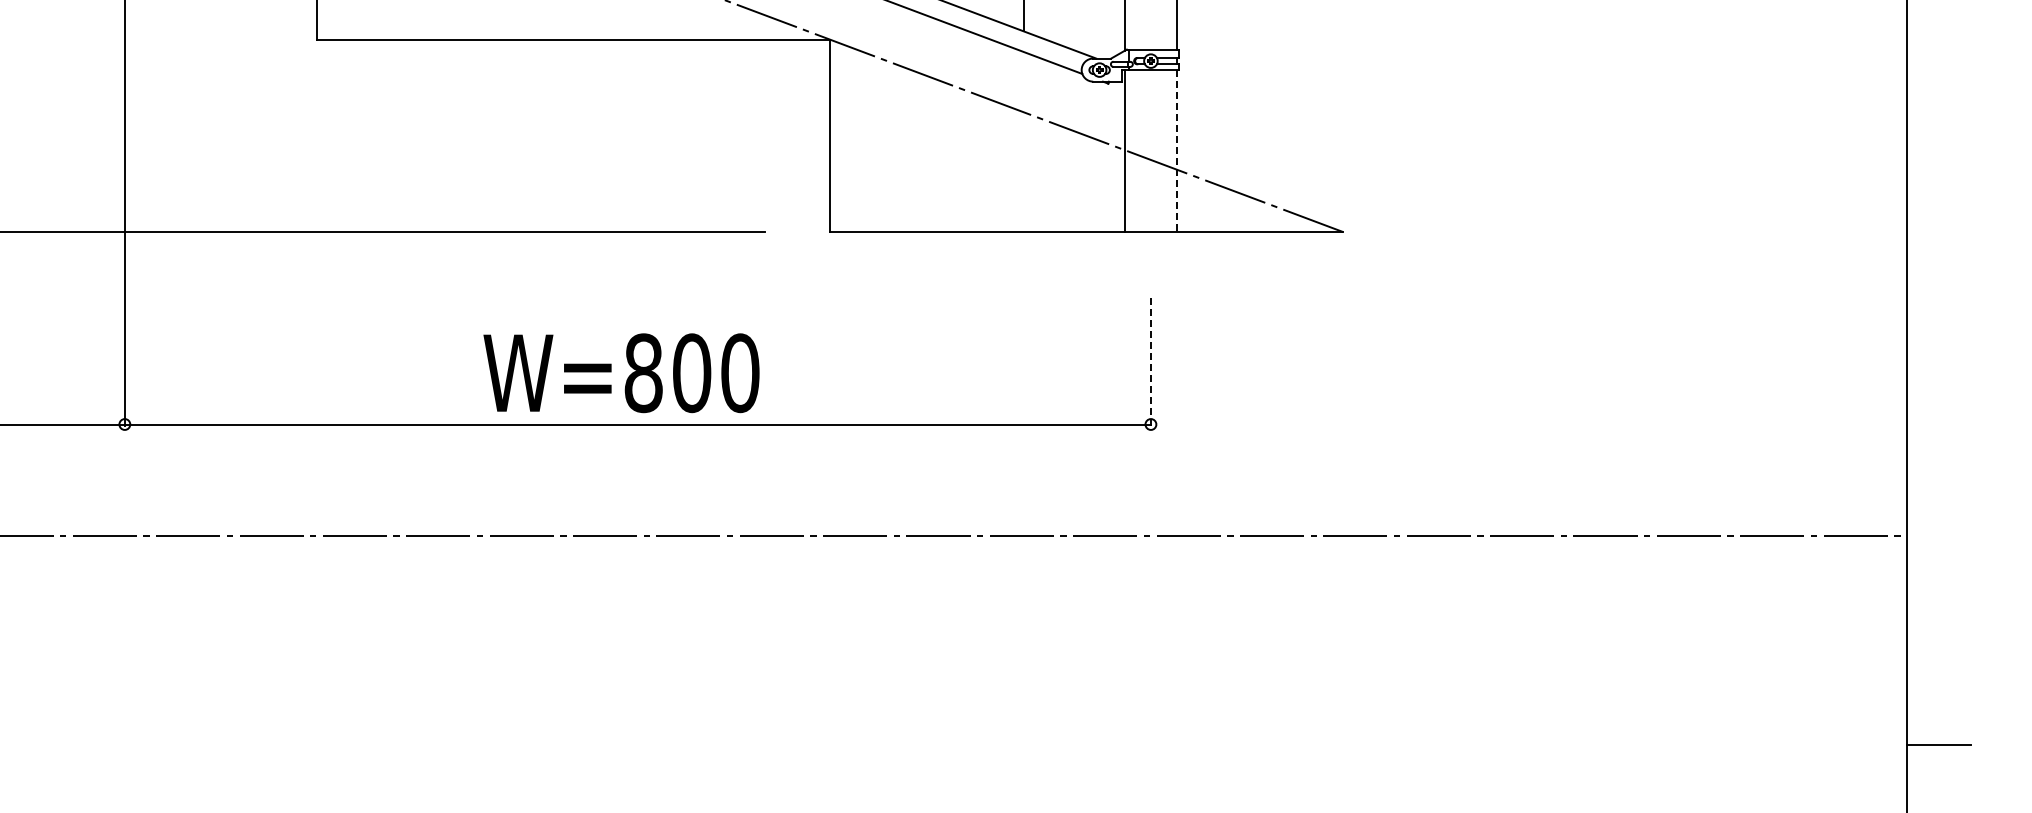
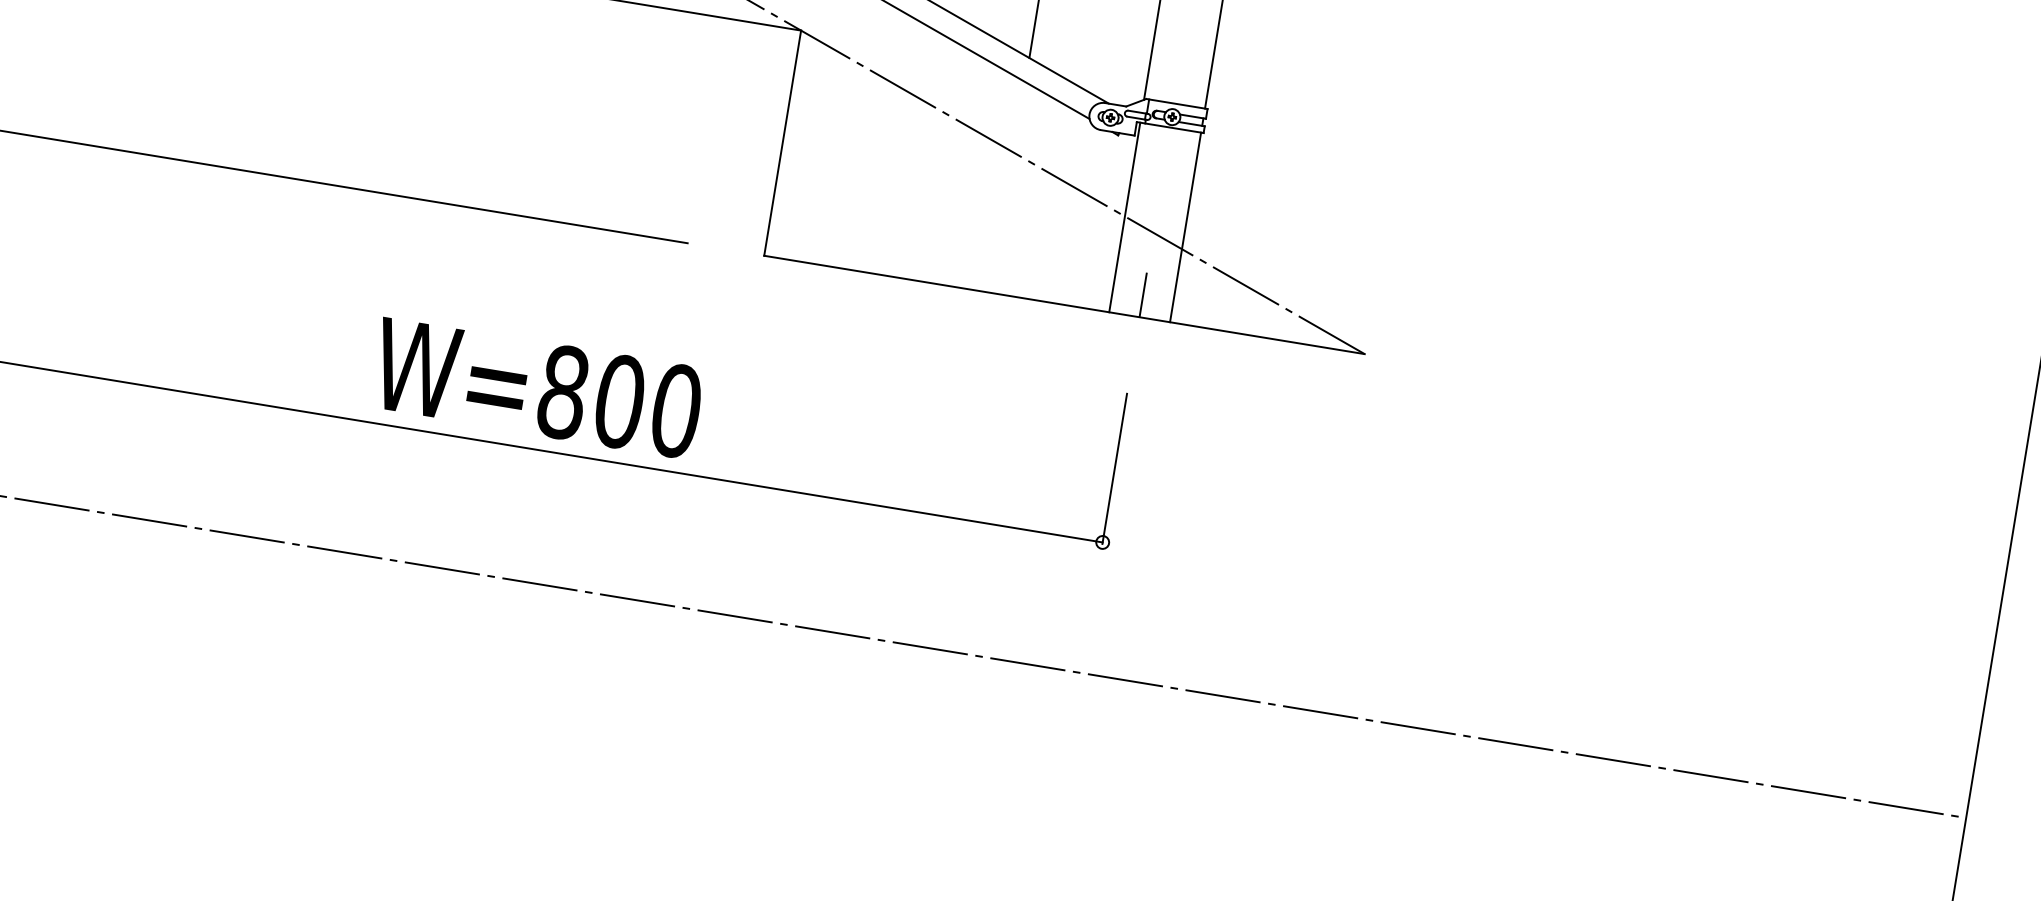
line: (1176, 151) -> (1184, 227), dashed -> solid
line: (1150, 213) -> (1142, 295), added
line: (1150, 362) -> (1114, 469), dashed -> solid
text: (621, 373) -> (537, 388), moved

